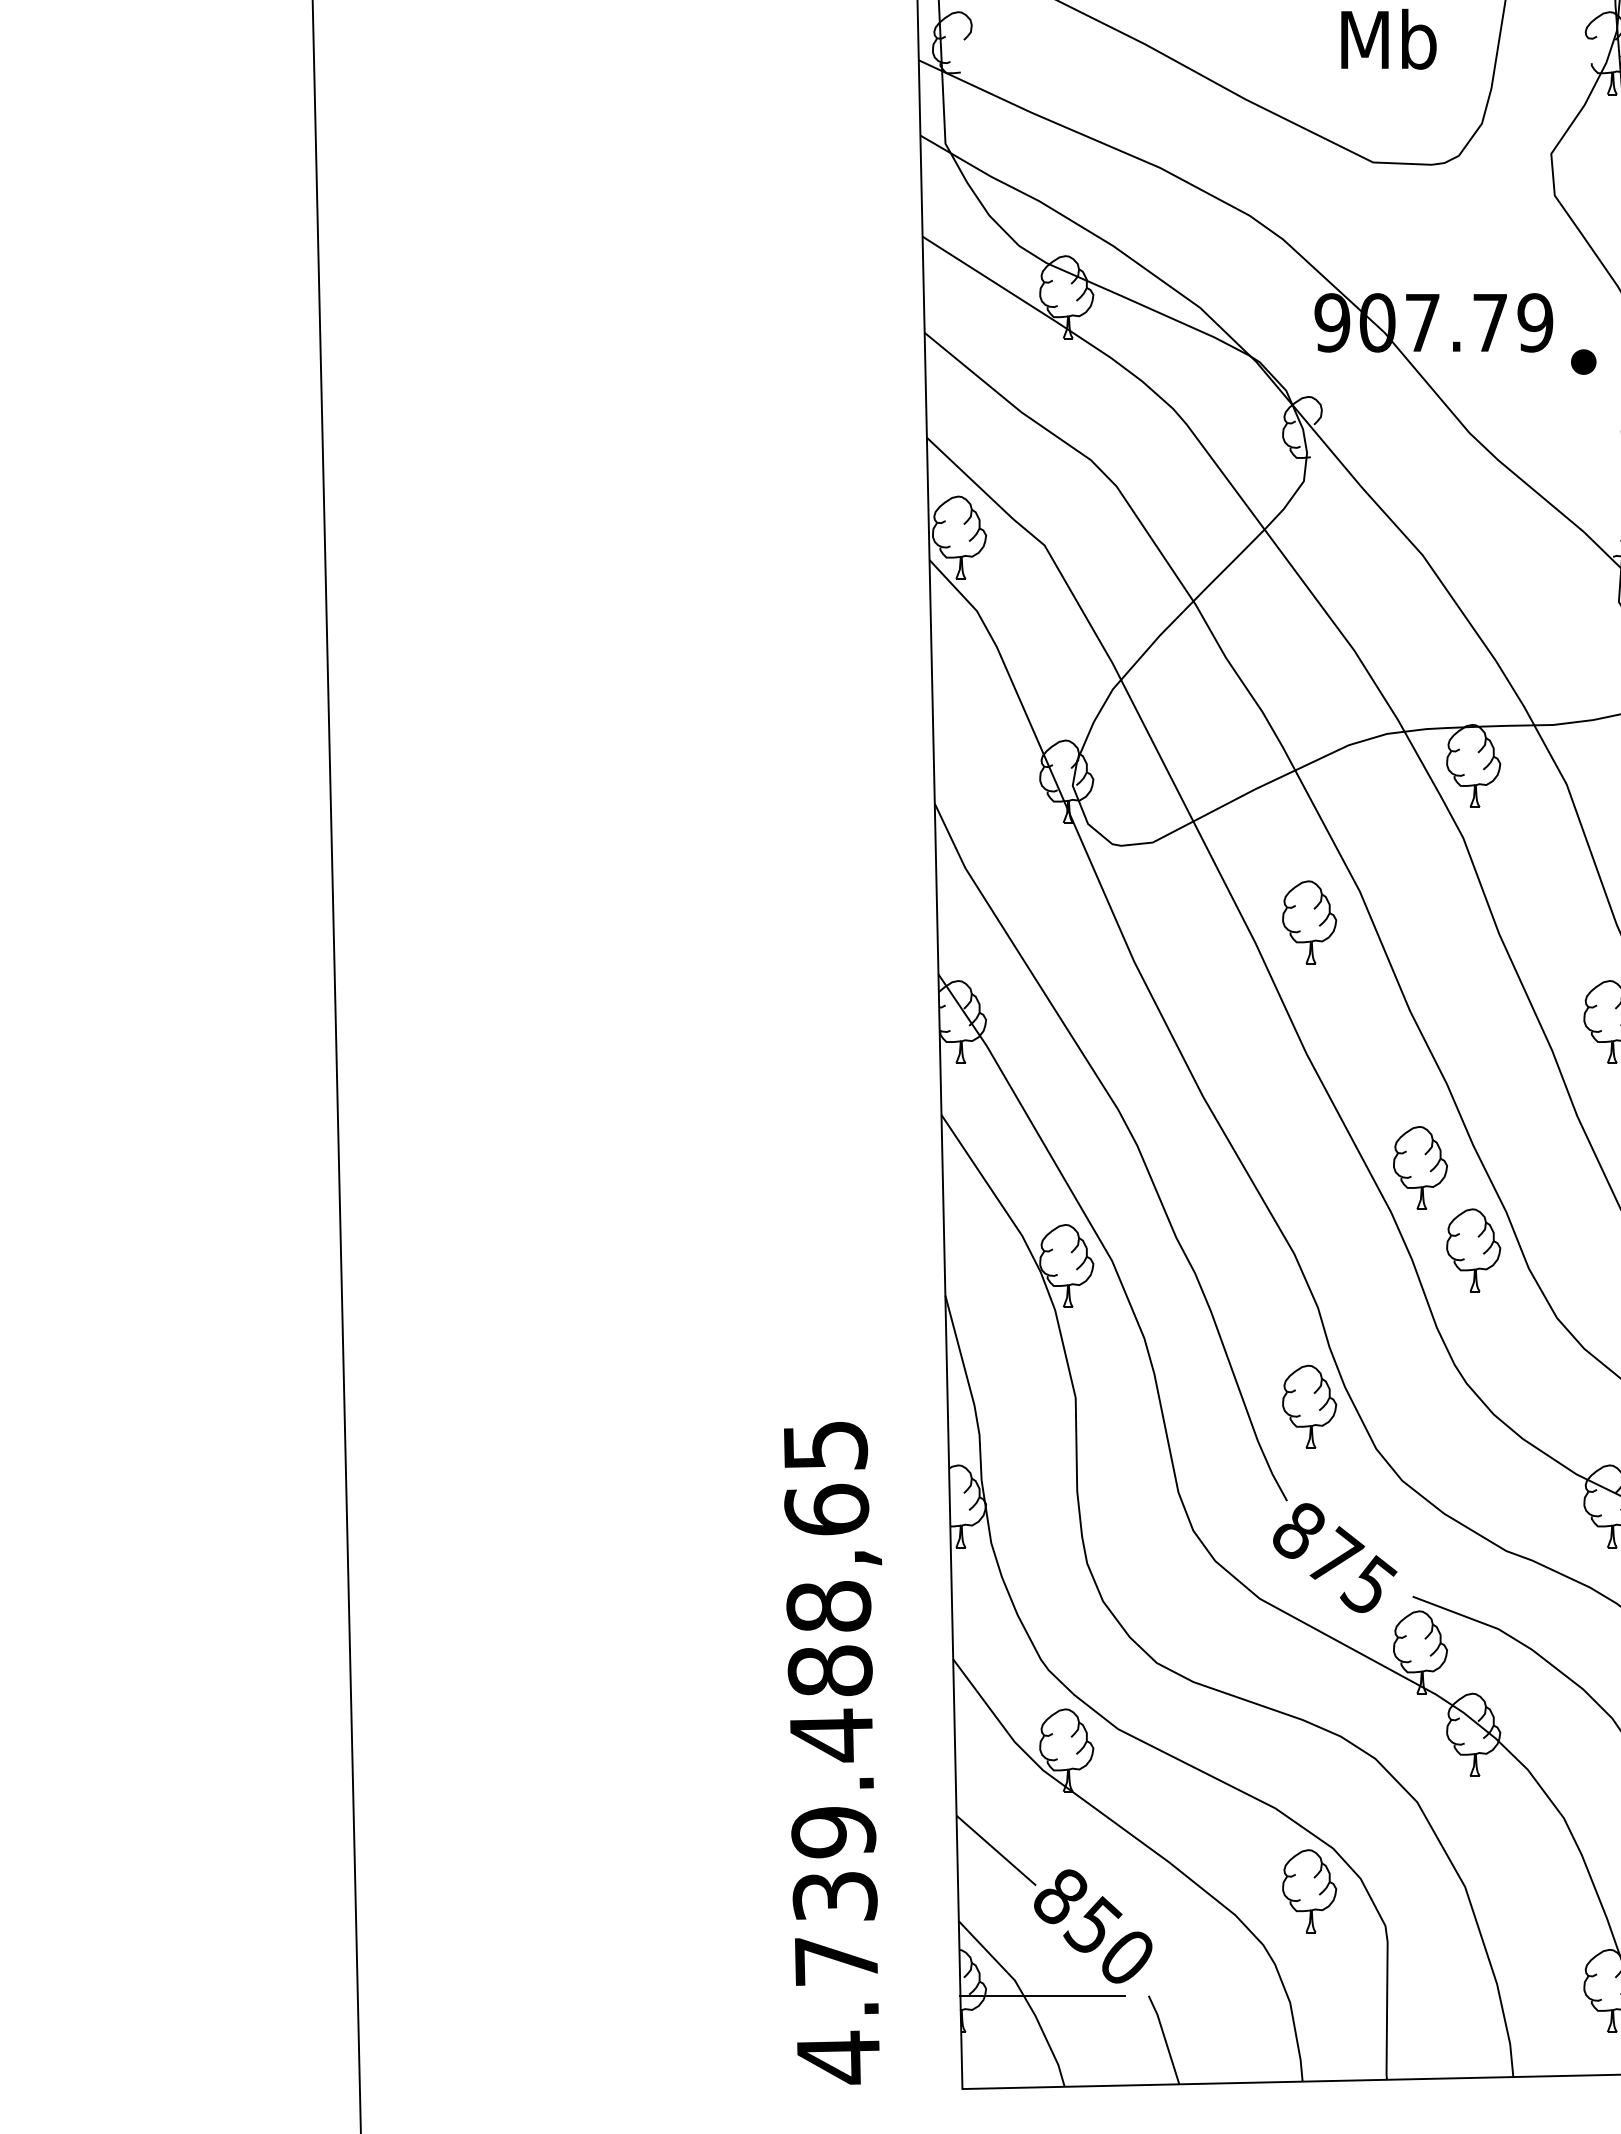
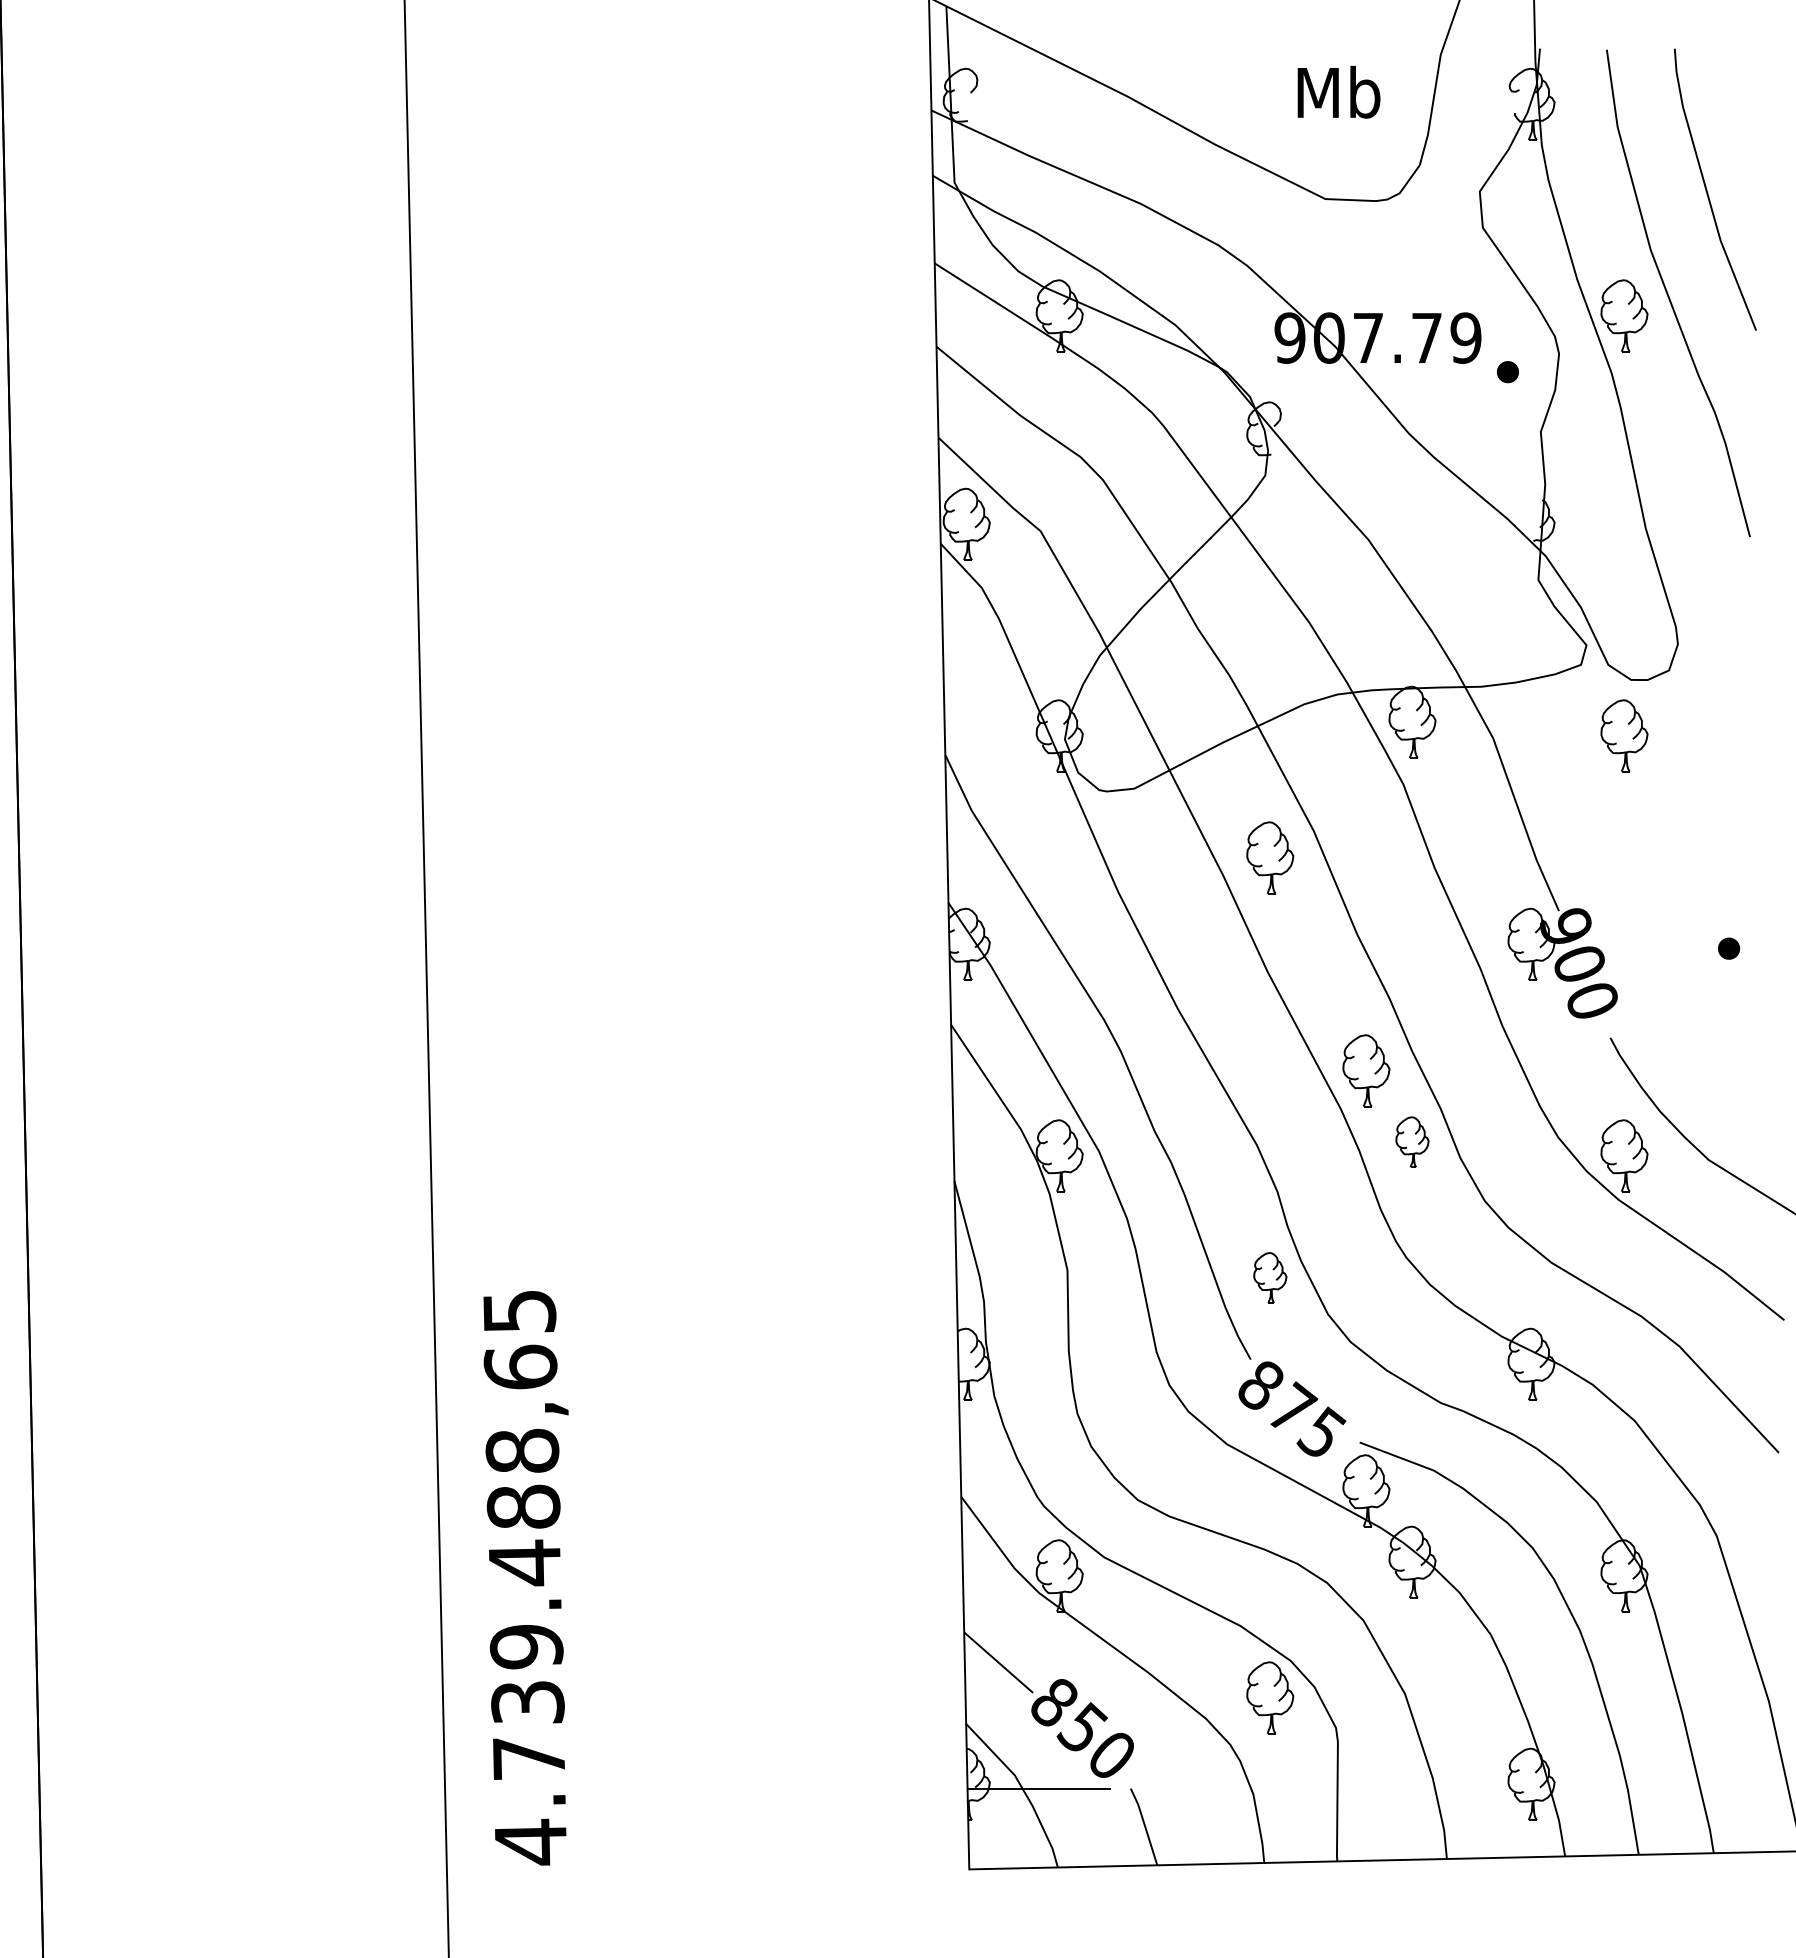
part: (1473, 1249) -> (1412, 1141), size x0.7
part: (1309, 1406) -> (1270, 1277), size x0.7
text: (832, 1753) -> (525, 1578), moved

